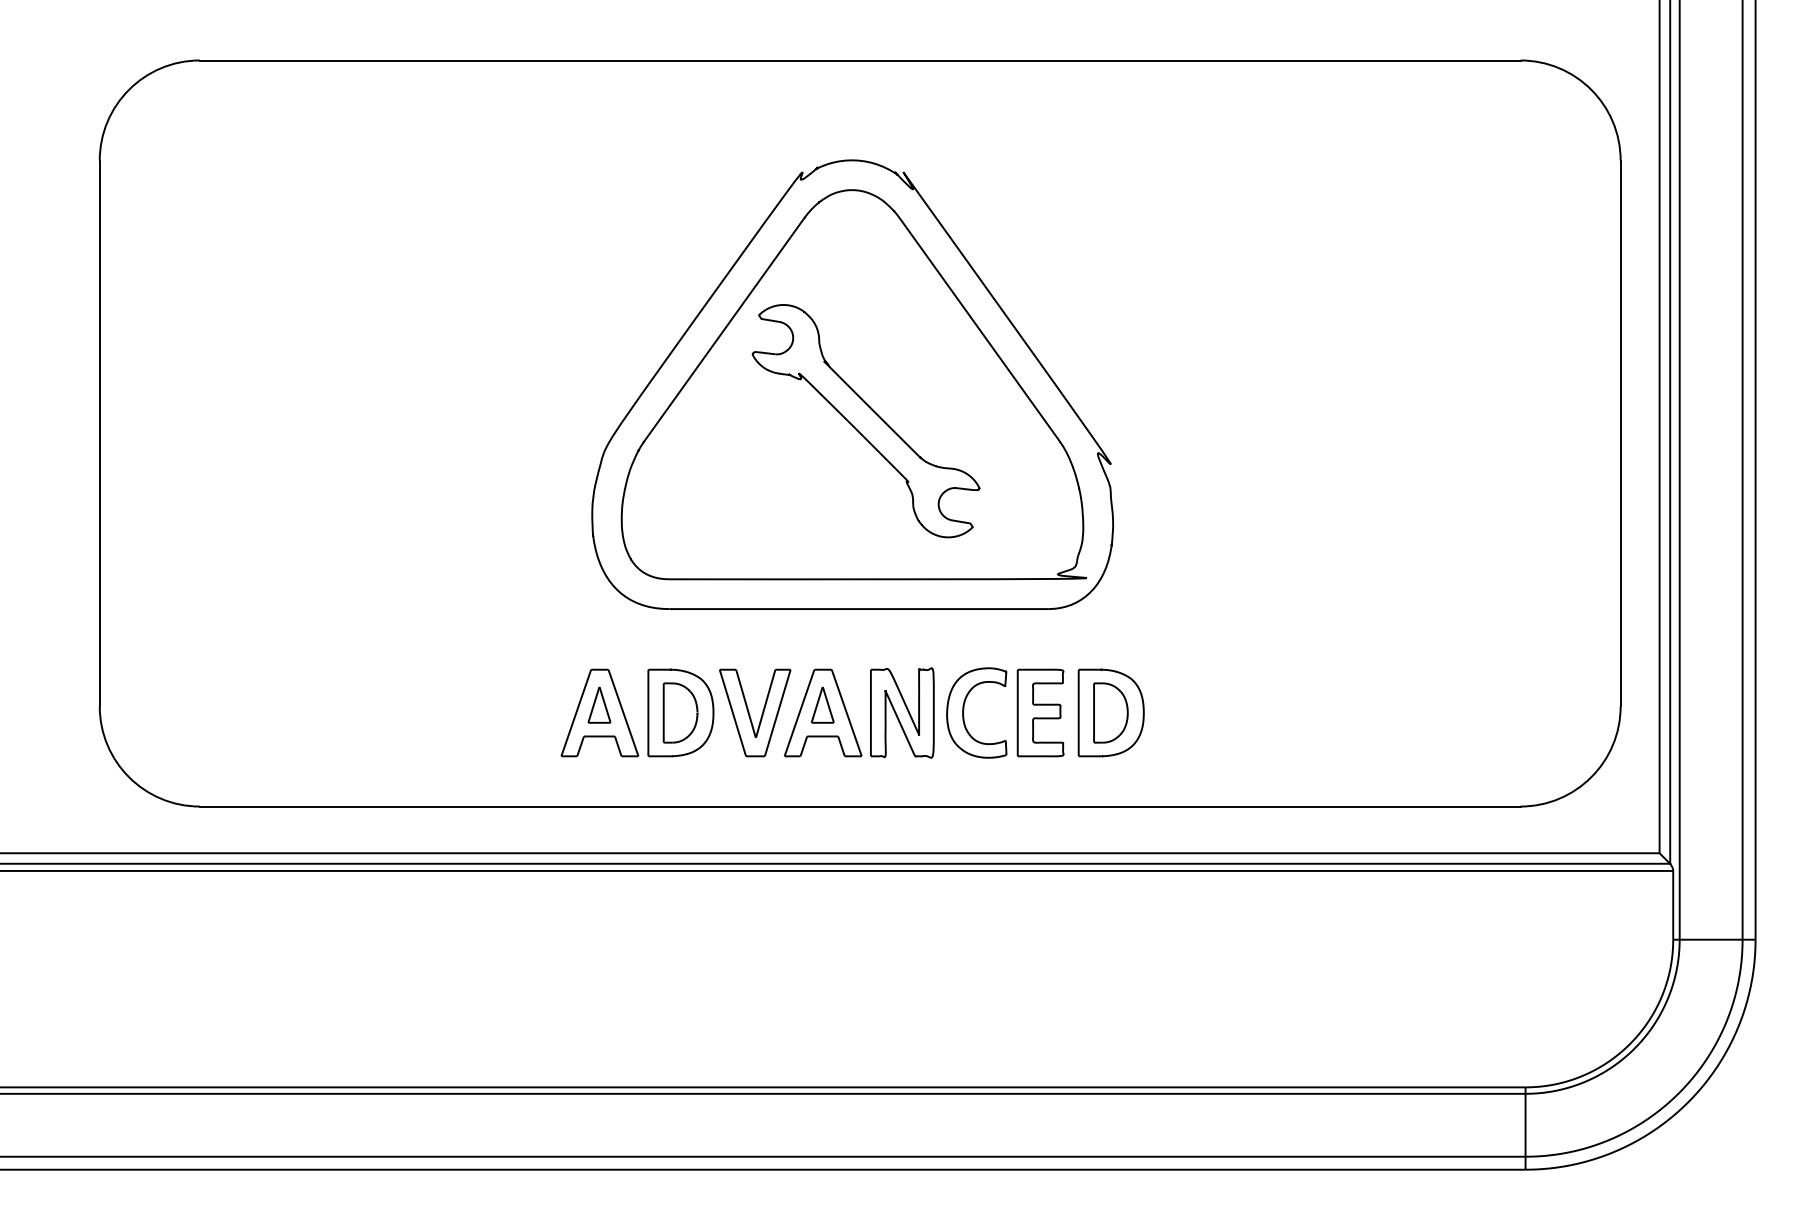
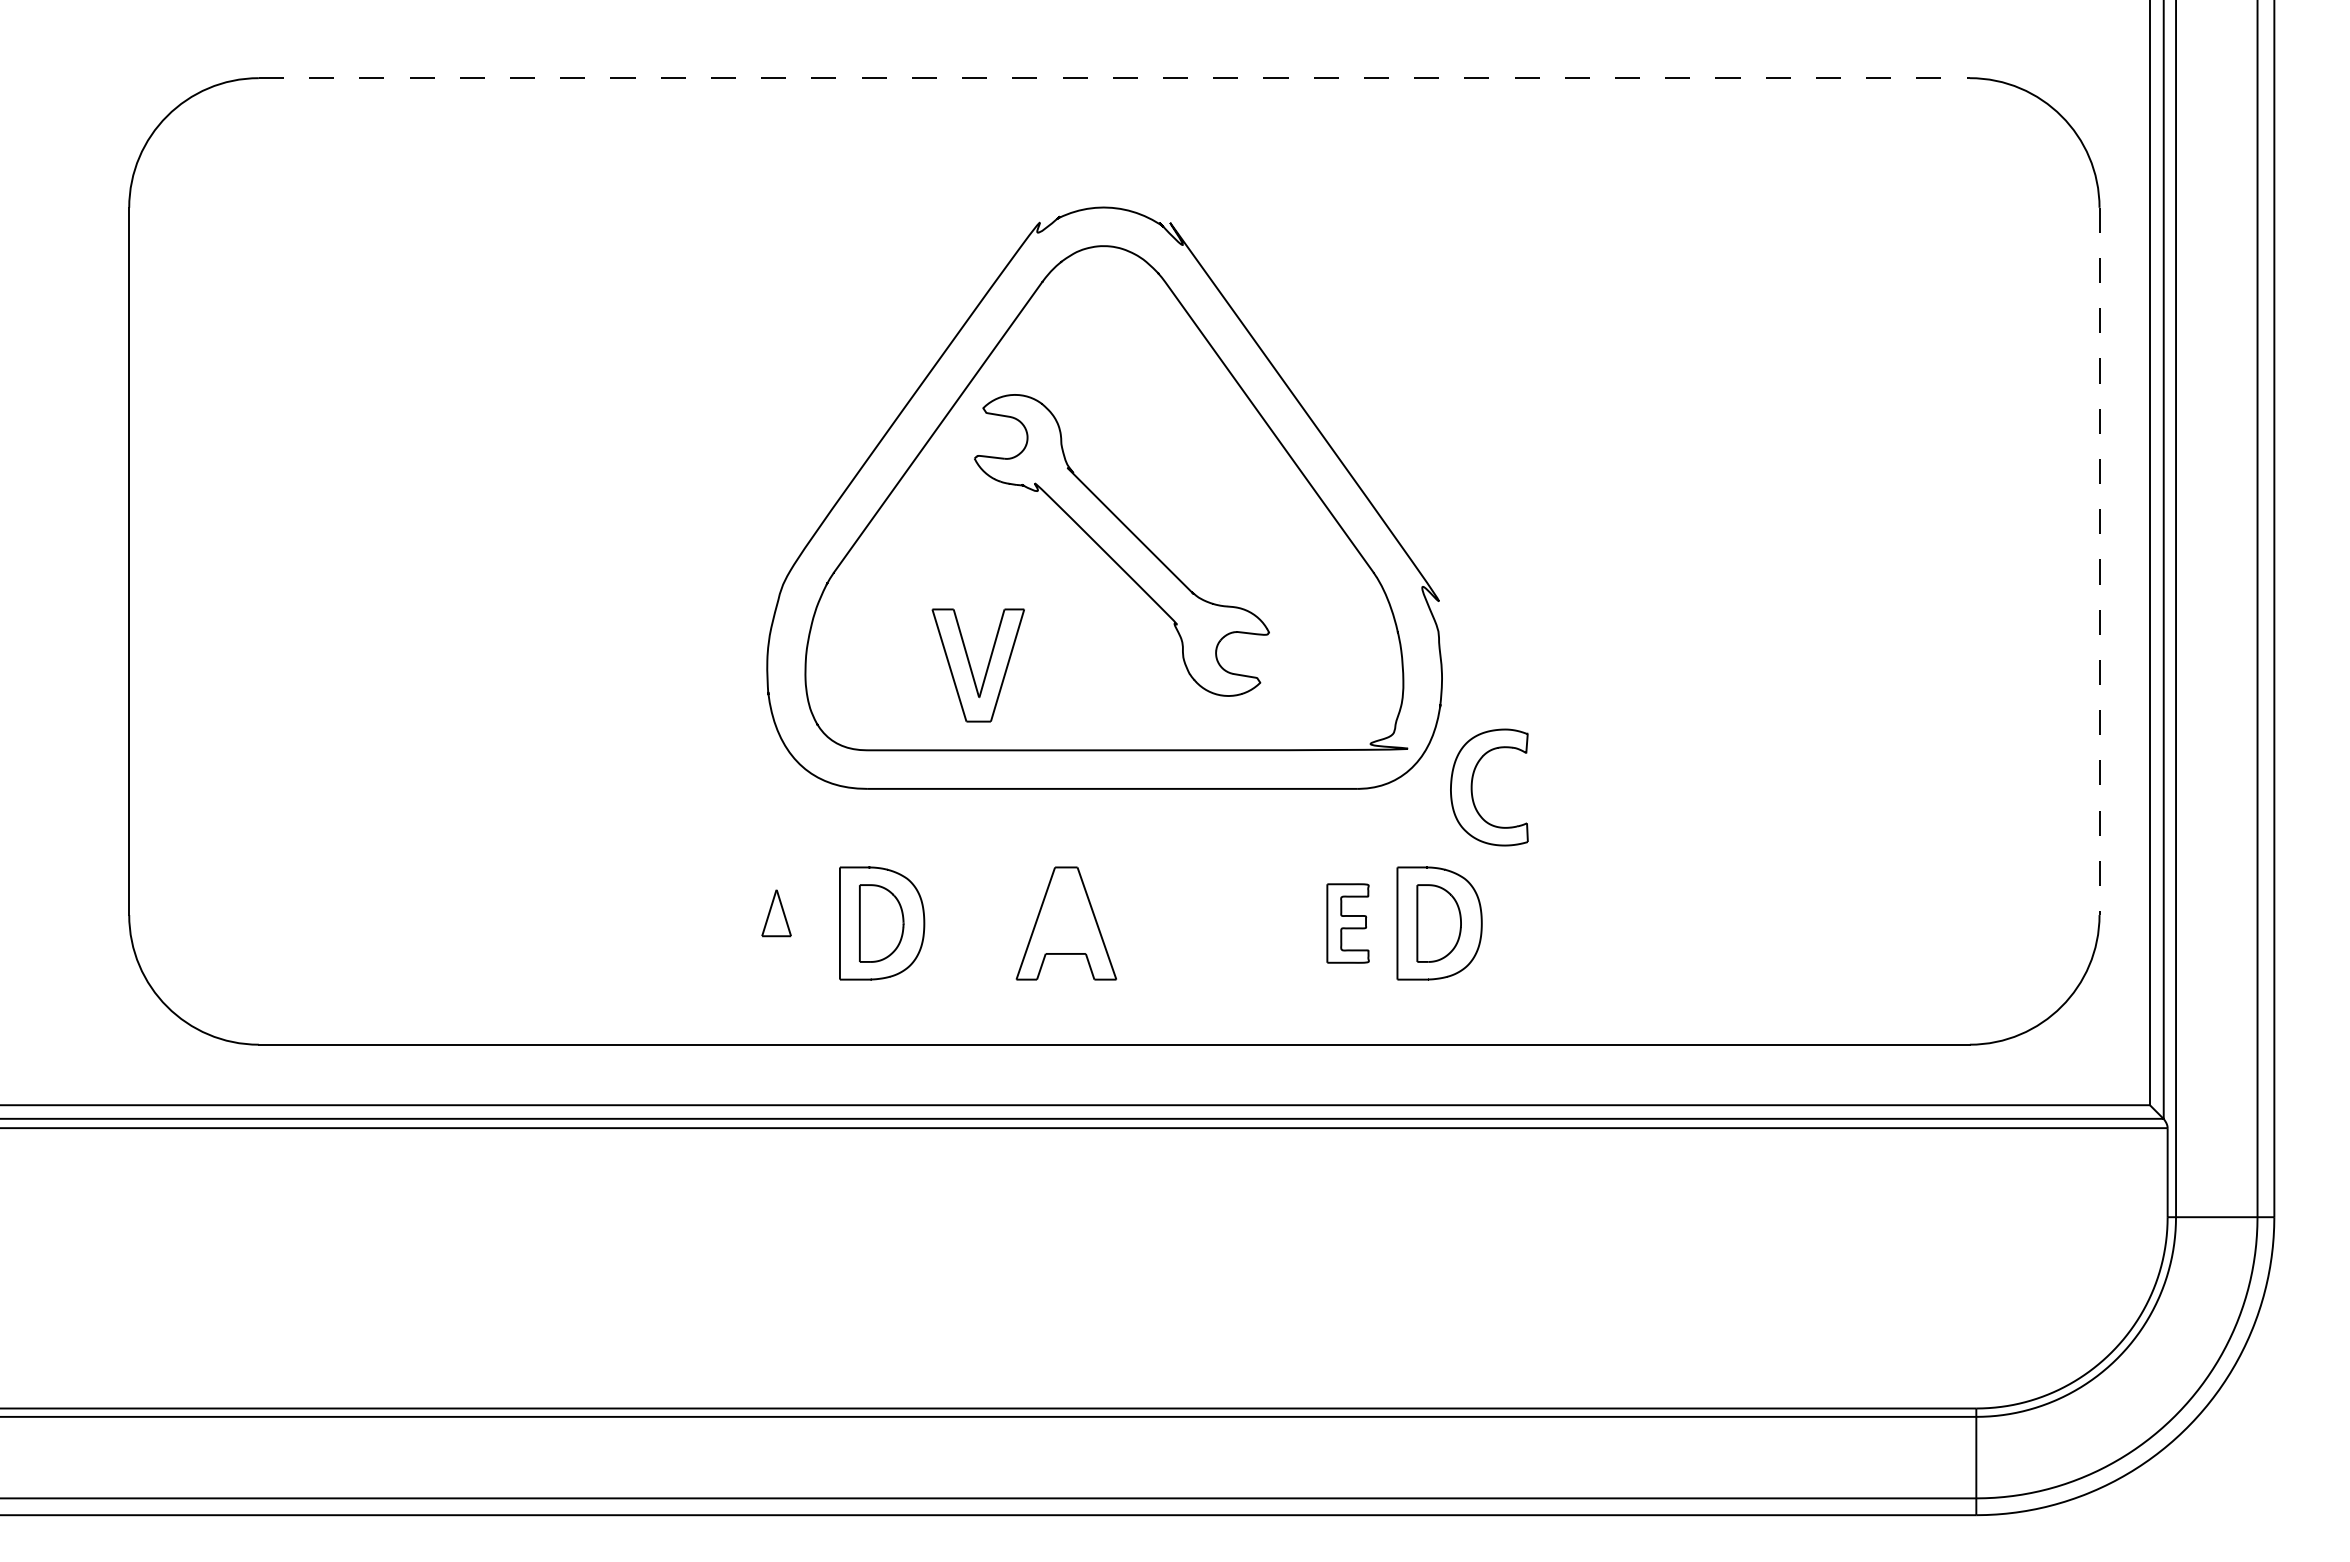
line: (860, 60) -> (1114, 78), solid -> dashed
line: (1620, 433) -> (2099, 561), solid -> dashed
part: (822, 705) -> (1065, 913), removed
part: (599, 712) -> (776, 923), removed
part: (901, 712) -> (1168, 923), removed
part: (963, 712) -> (1472, 787), moved
part: (1040, 712) -> (1347, 923), size x0.7
part: (749, 713) -> (971, 666), moved

